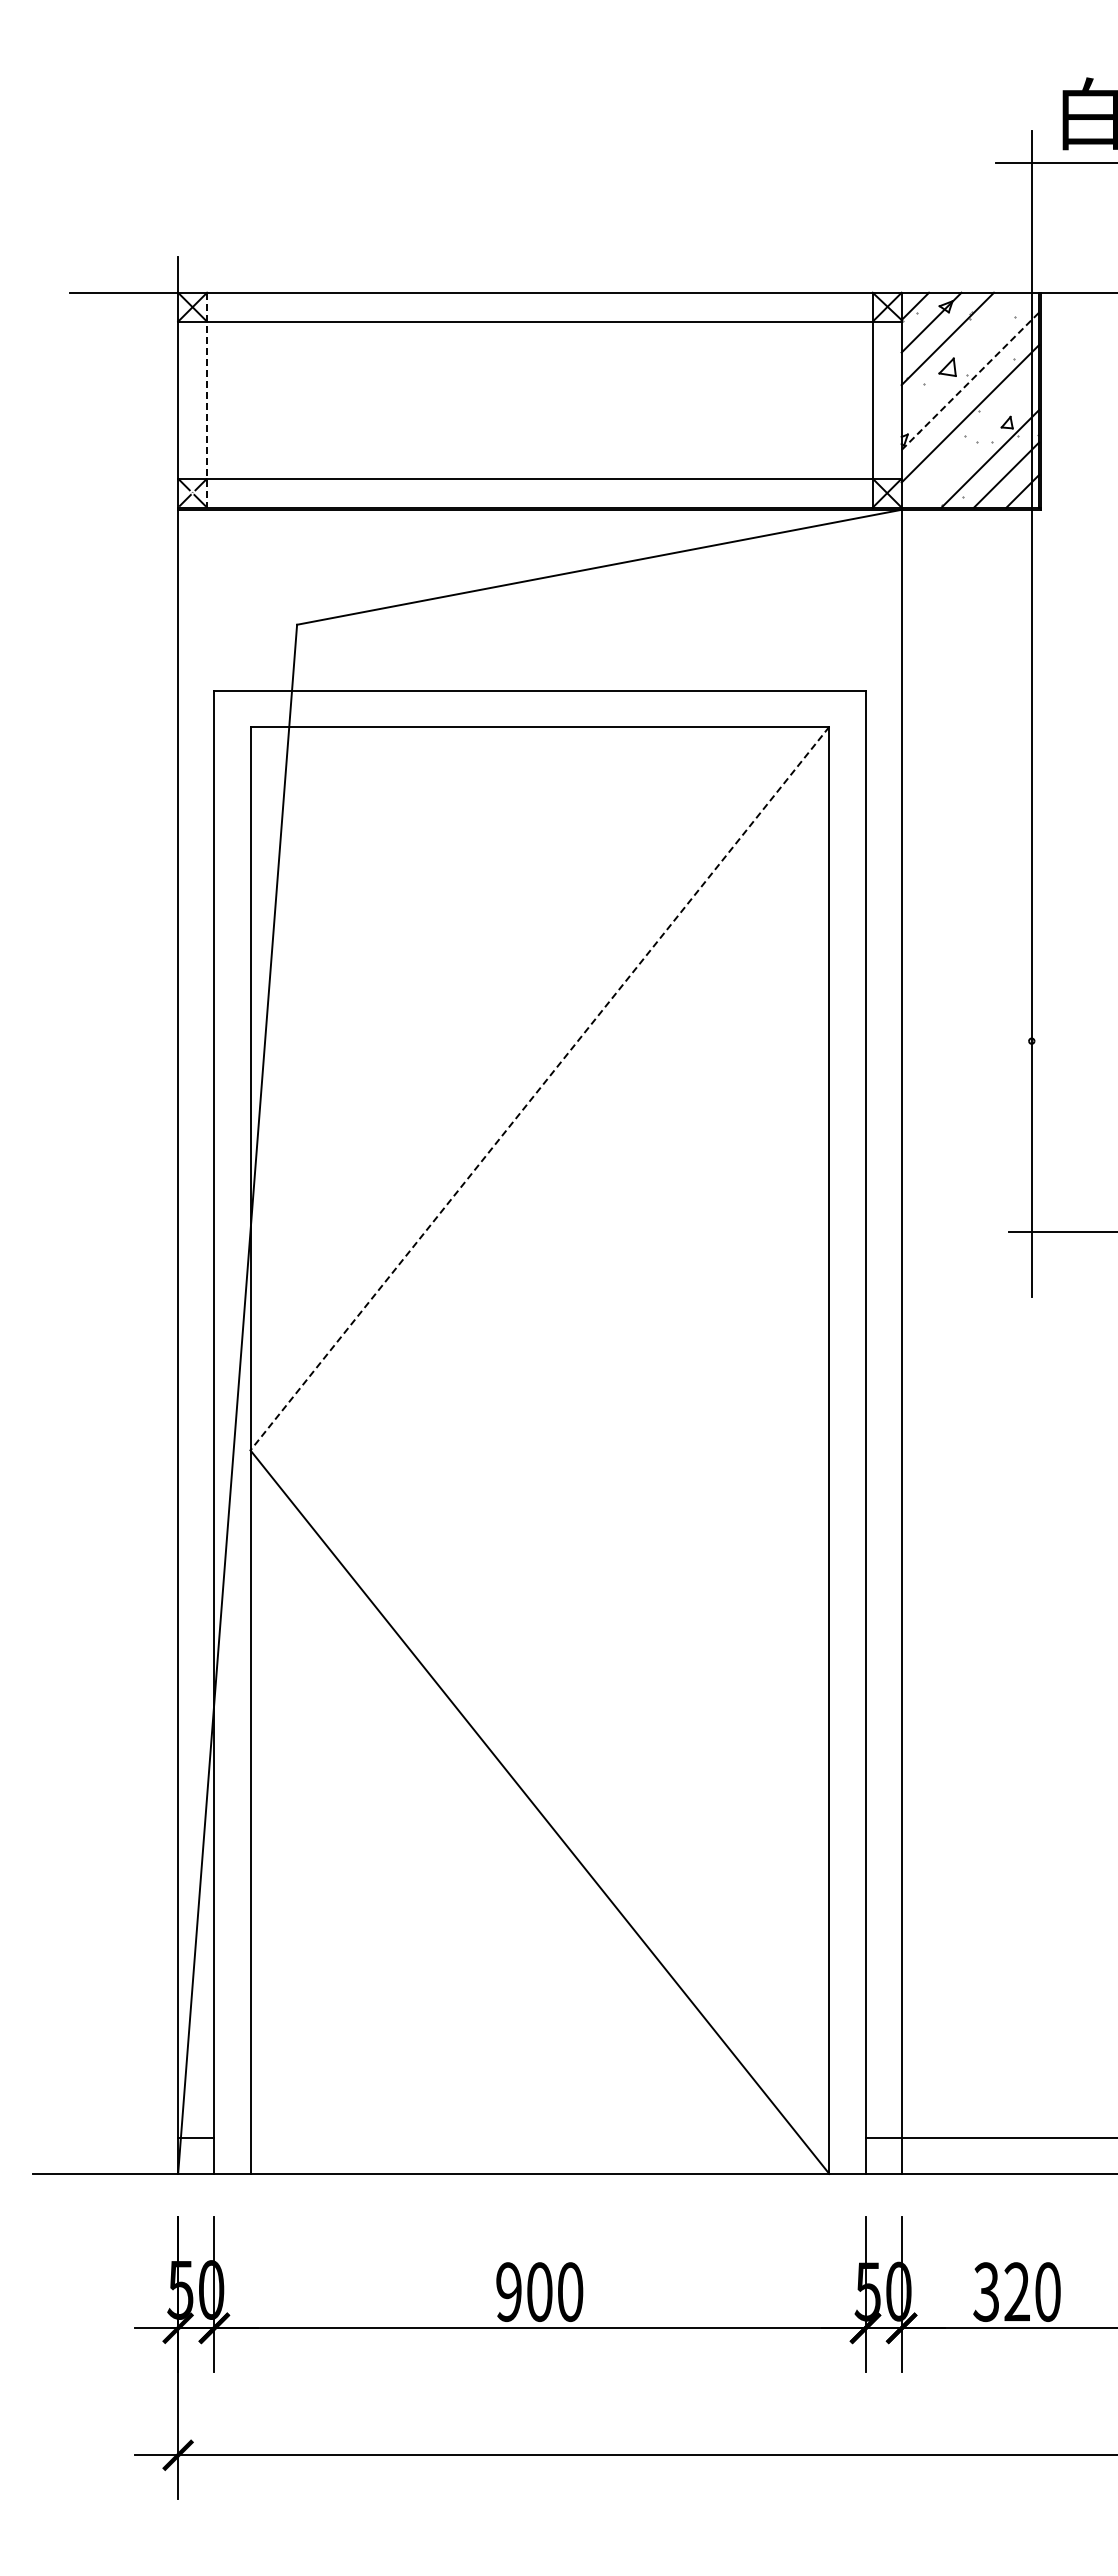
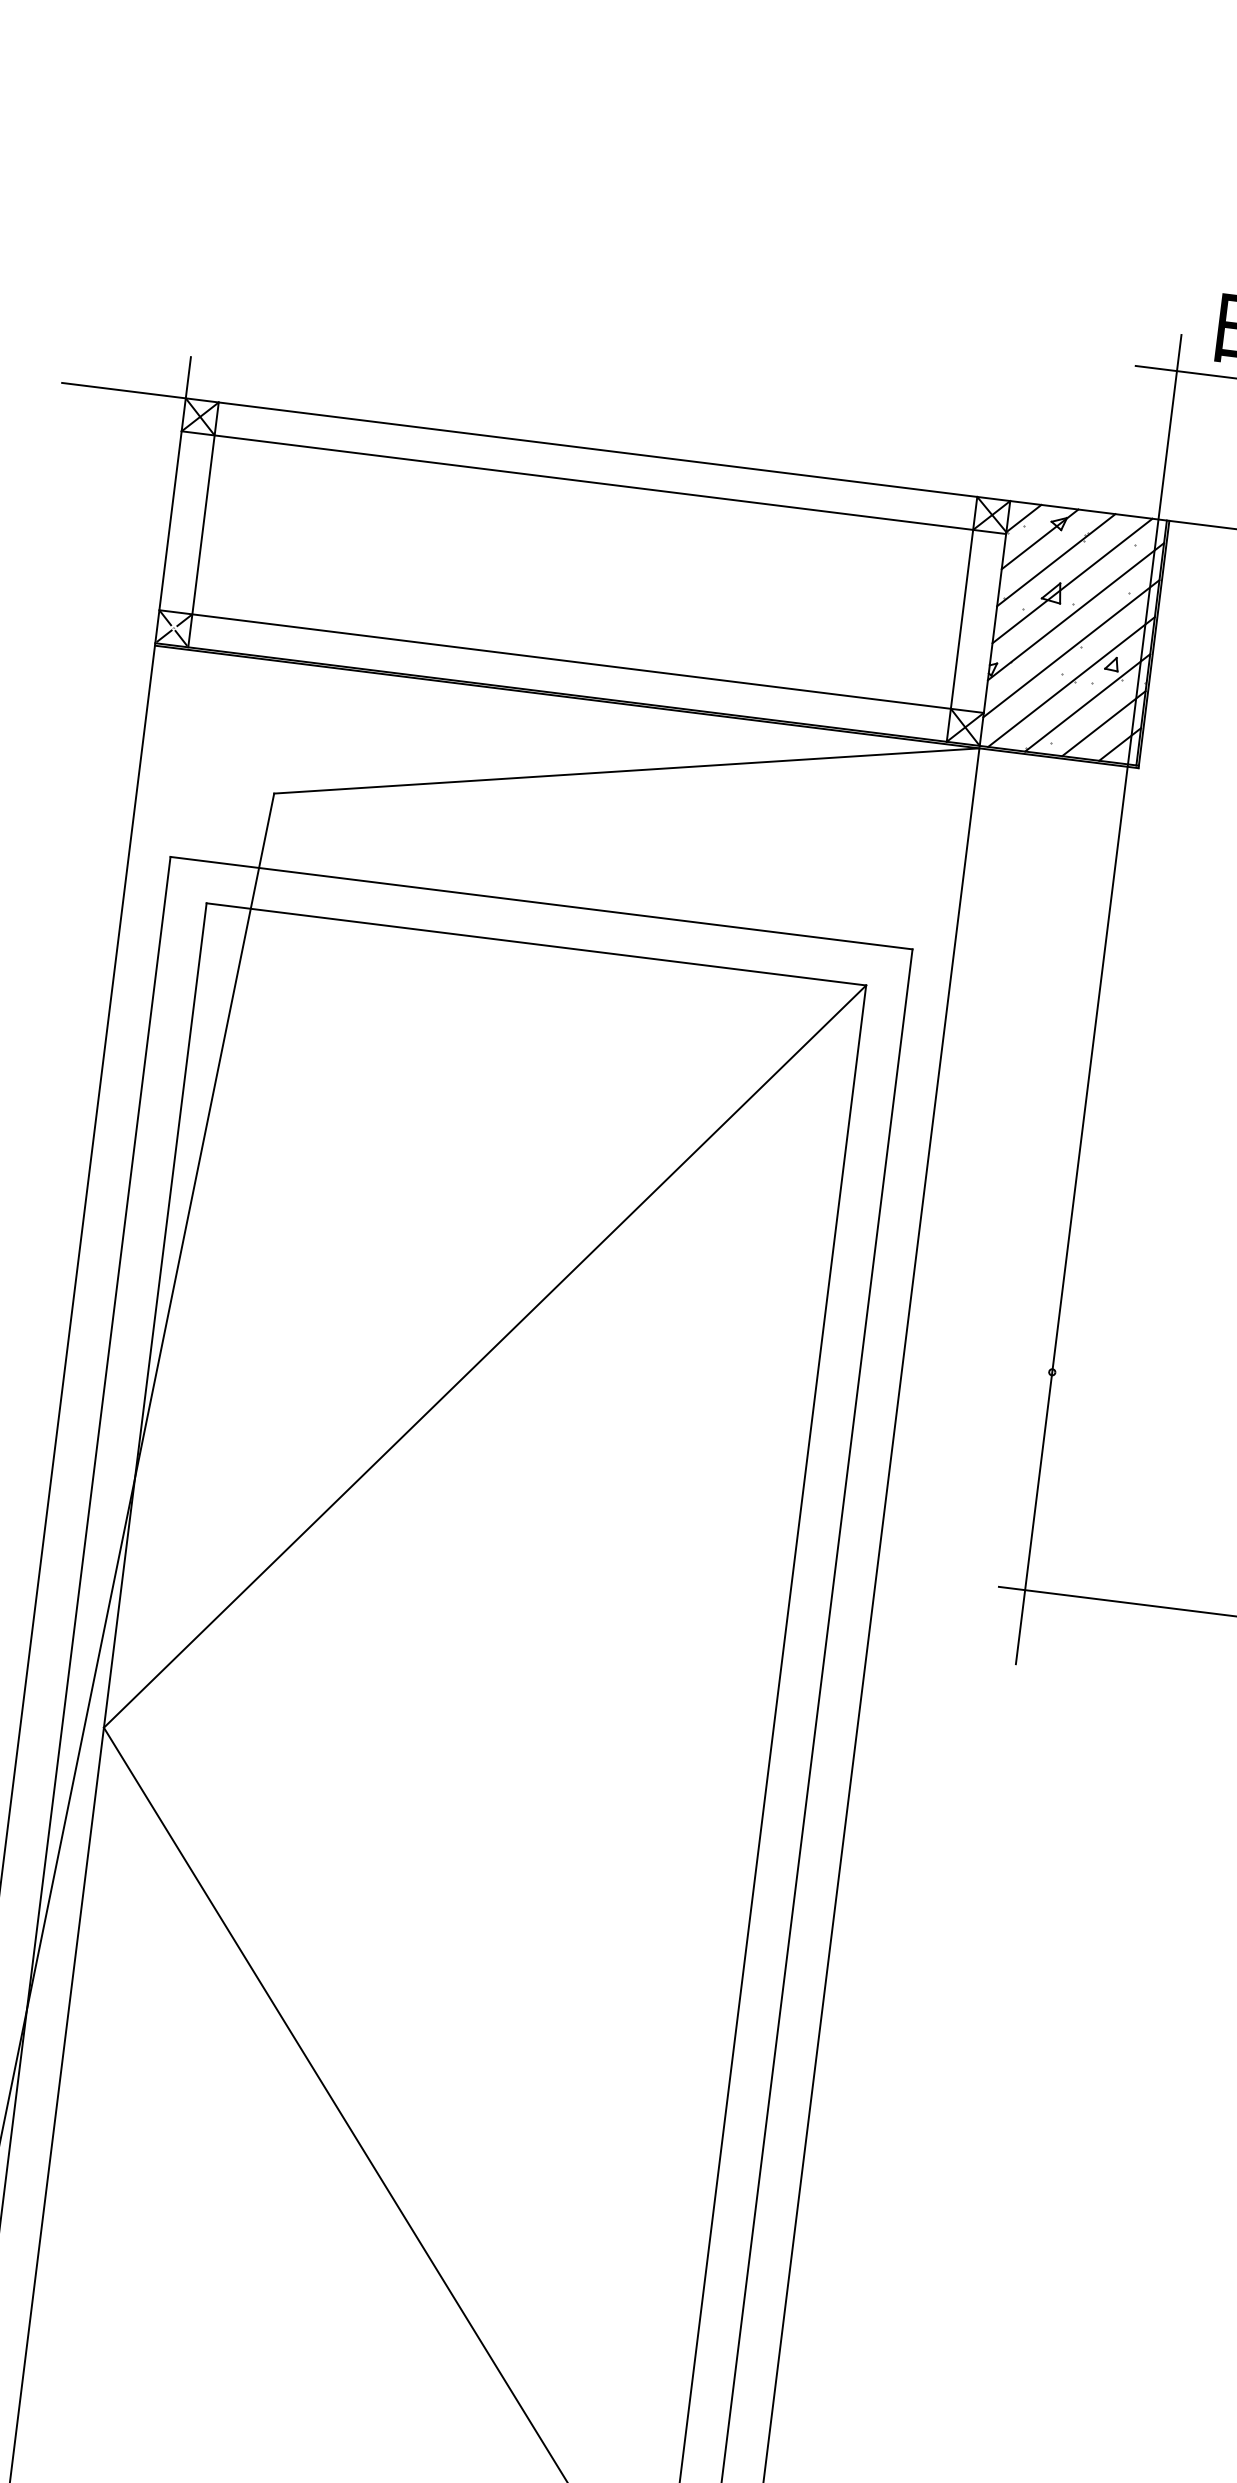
line: (963, 354) -> (1071, 580), added
line: (970, 380) -> (1076, 610), dashed -> solid
line: (207, 400) -> (203, 525), dashed -> solid
line: (974, 442) -> (1071, 682), added
line: (539, 1089) -> (484, 1357), dashed -> solid

